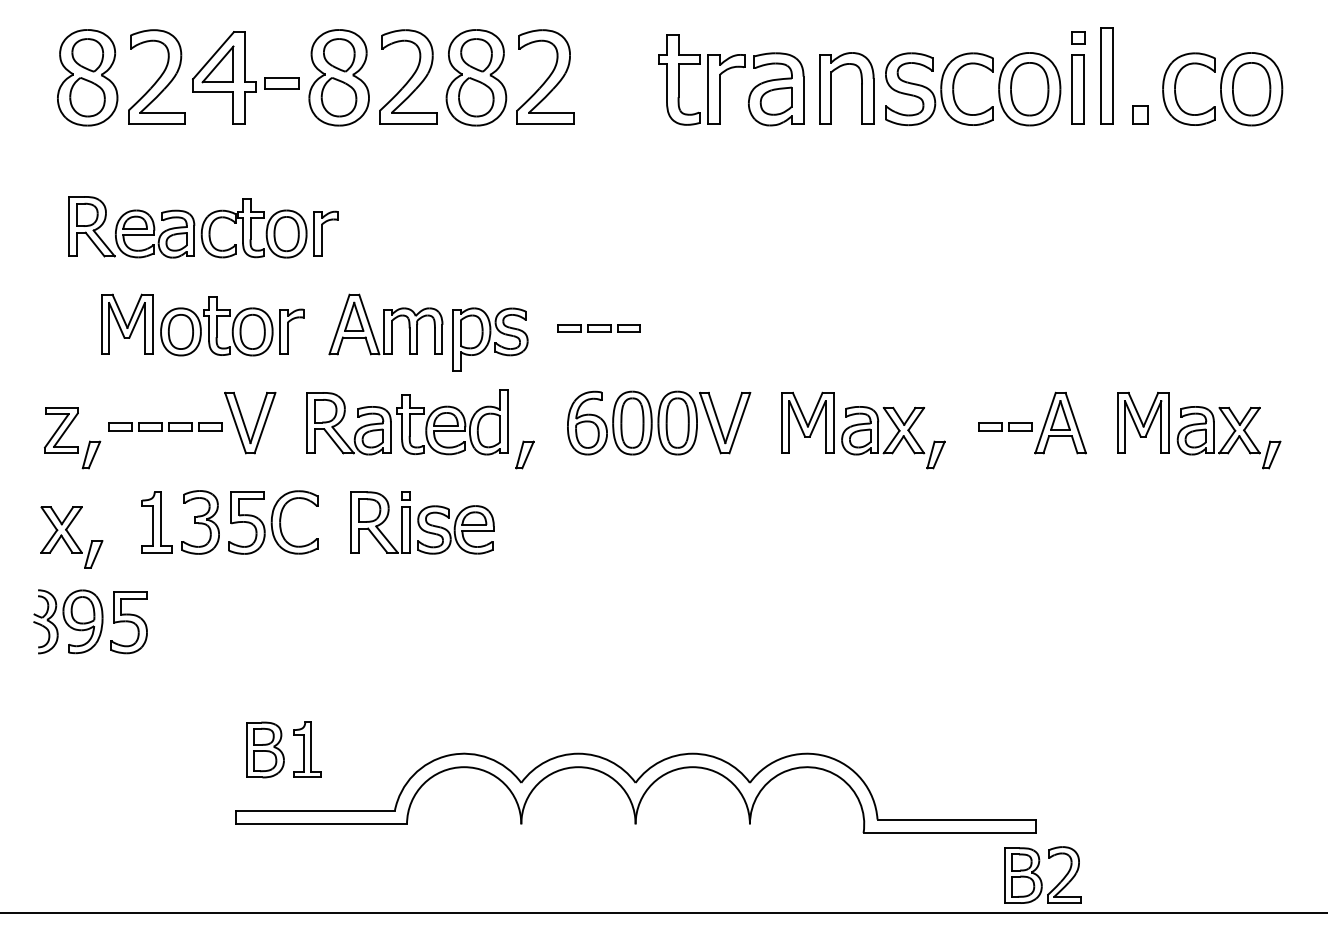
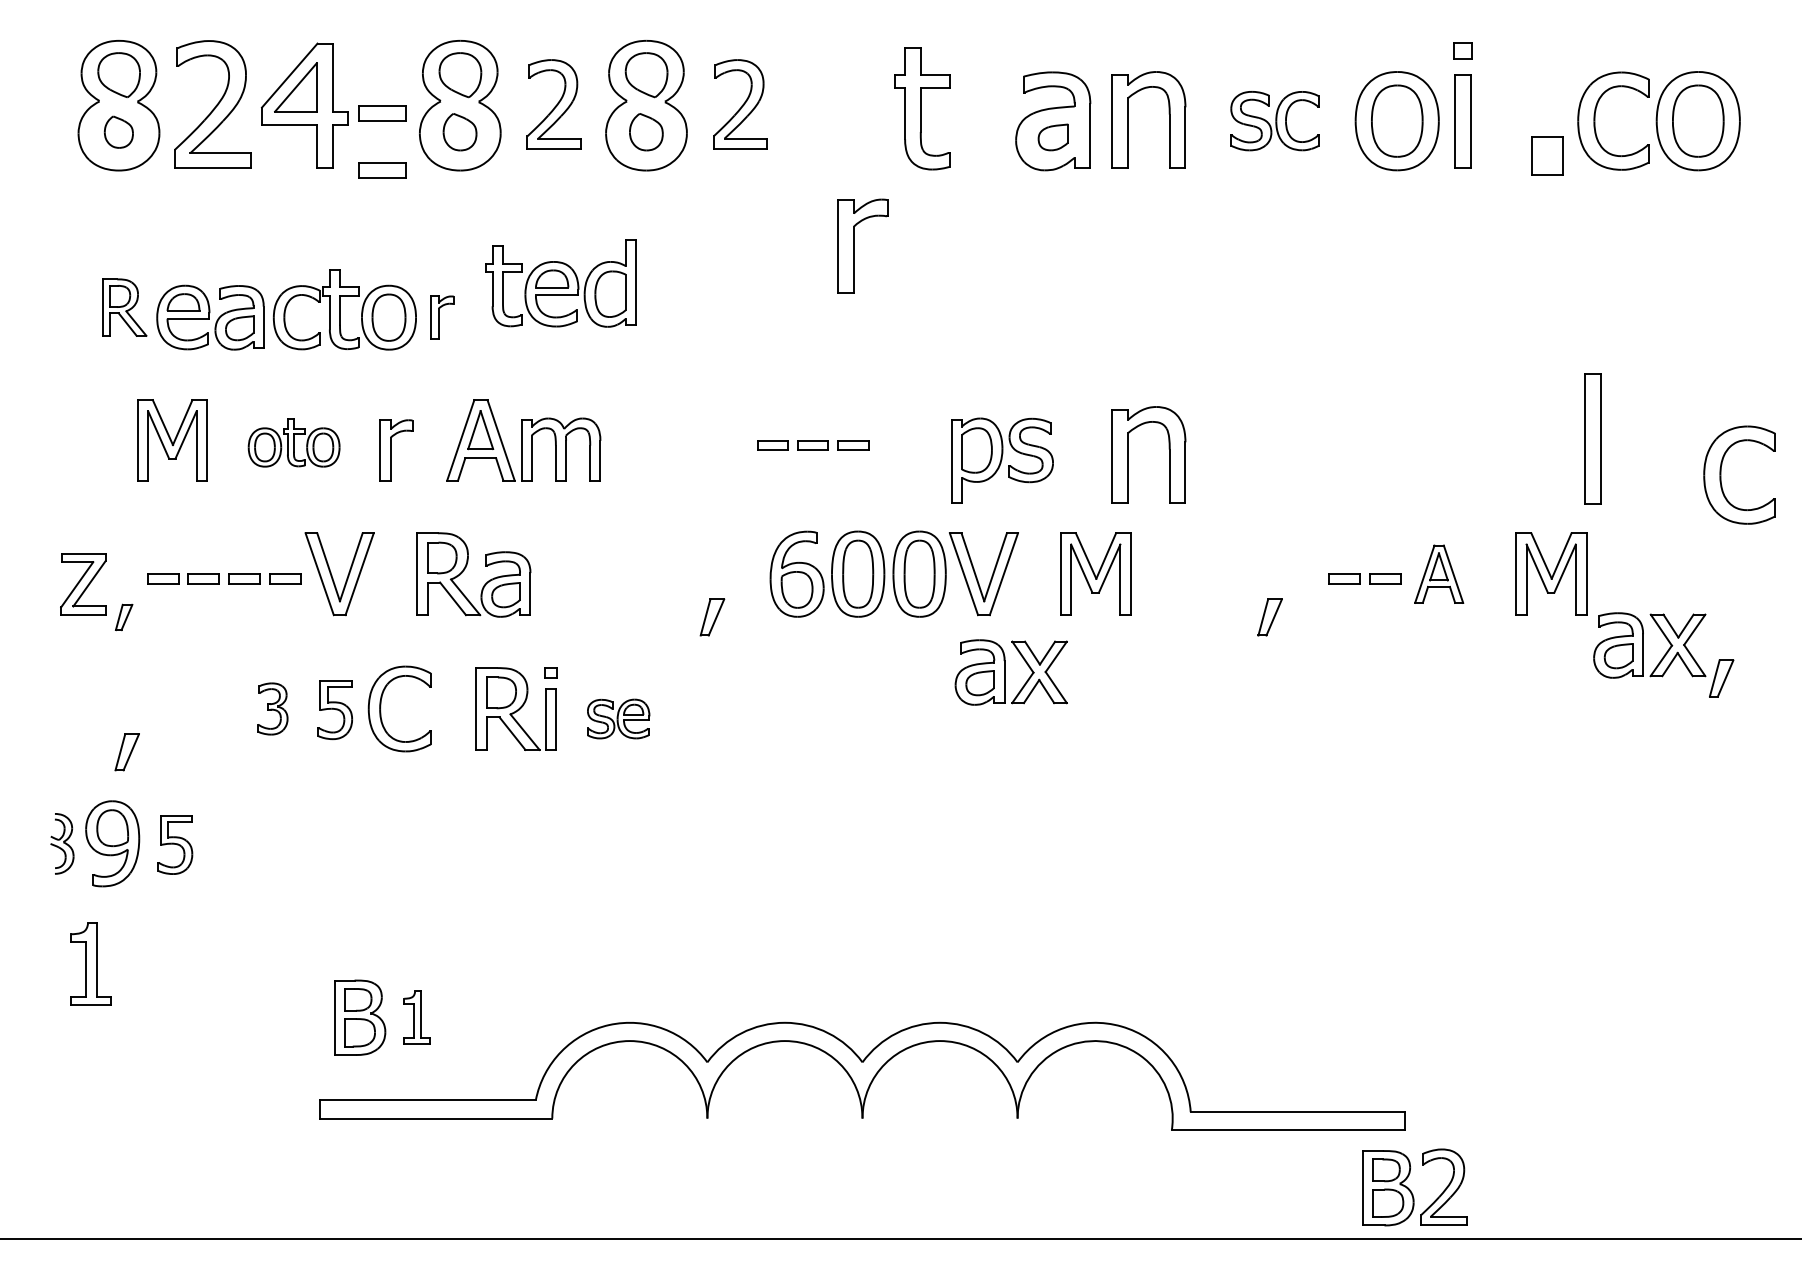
part: (1106, 75) -> (1592, 438), moved
part: (407, 76) -> (553, 104), size x0.7
part: (545, 76) -> (740, 104), size x0.7
part: (720, 88) -> (854, 245), moved
part: (939, 88) -> (1274, 120), size x0.6
part: (87, 97) -> (118, 132), size x0.6
part: (338, 97) -> (459, 132), size x0.7
part: (476, 97) -> (646, 132), size x0.7
part: (776, 101) -> (1053, 137), size x0.7
part: (1139, 114) -> (1546, 155), size x1.6
part: (281, 125) -> (382, 170), added
part: (91, 226) -> (124, 307), size x0.7
part: (326, 233) -> (442, 317), size x0.7
part: (216, 326) -> (293, 442), size x0.6
part: (831, 334) -> (1128, 454), added
part: (490, 339) -> (1002, 460), moved
part: (1268, 349) -> (1721, 474), added
part: (452, 422) -> (560, 283), moved
part: (1060, 423) -> (1438, 574), size x0.7
part: (882, 430) -> (1010, 672), moved
part: (1228, 437) -> (1663, 654), moved
part: (90, 455) -> (123, 617), size x0.7
part: (156, 522) -> (90, 963), moved
part: (200, 522) -> (272, 708), size x0.6
part: (247, 522) -> (335, 709), size x0.7
part: (61, 529) -> (83, 718), removed
part: (455, 529) -> (618, 718), size x0.6
part: (46, 621) -> (62, 843), size x0.7
part: (129, 622) -> (175, 844), size x0.7
part: (306, 749) -> (416, 1017), size x0.7

